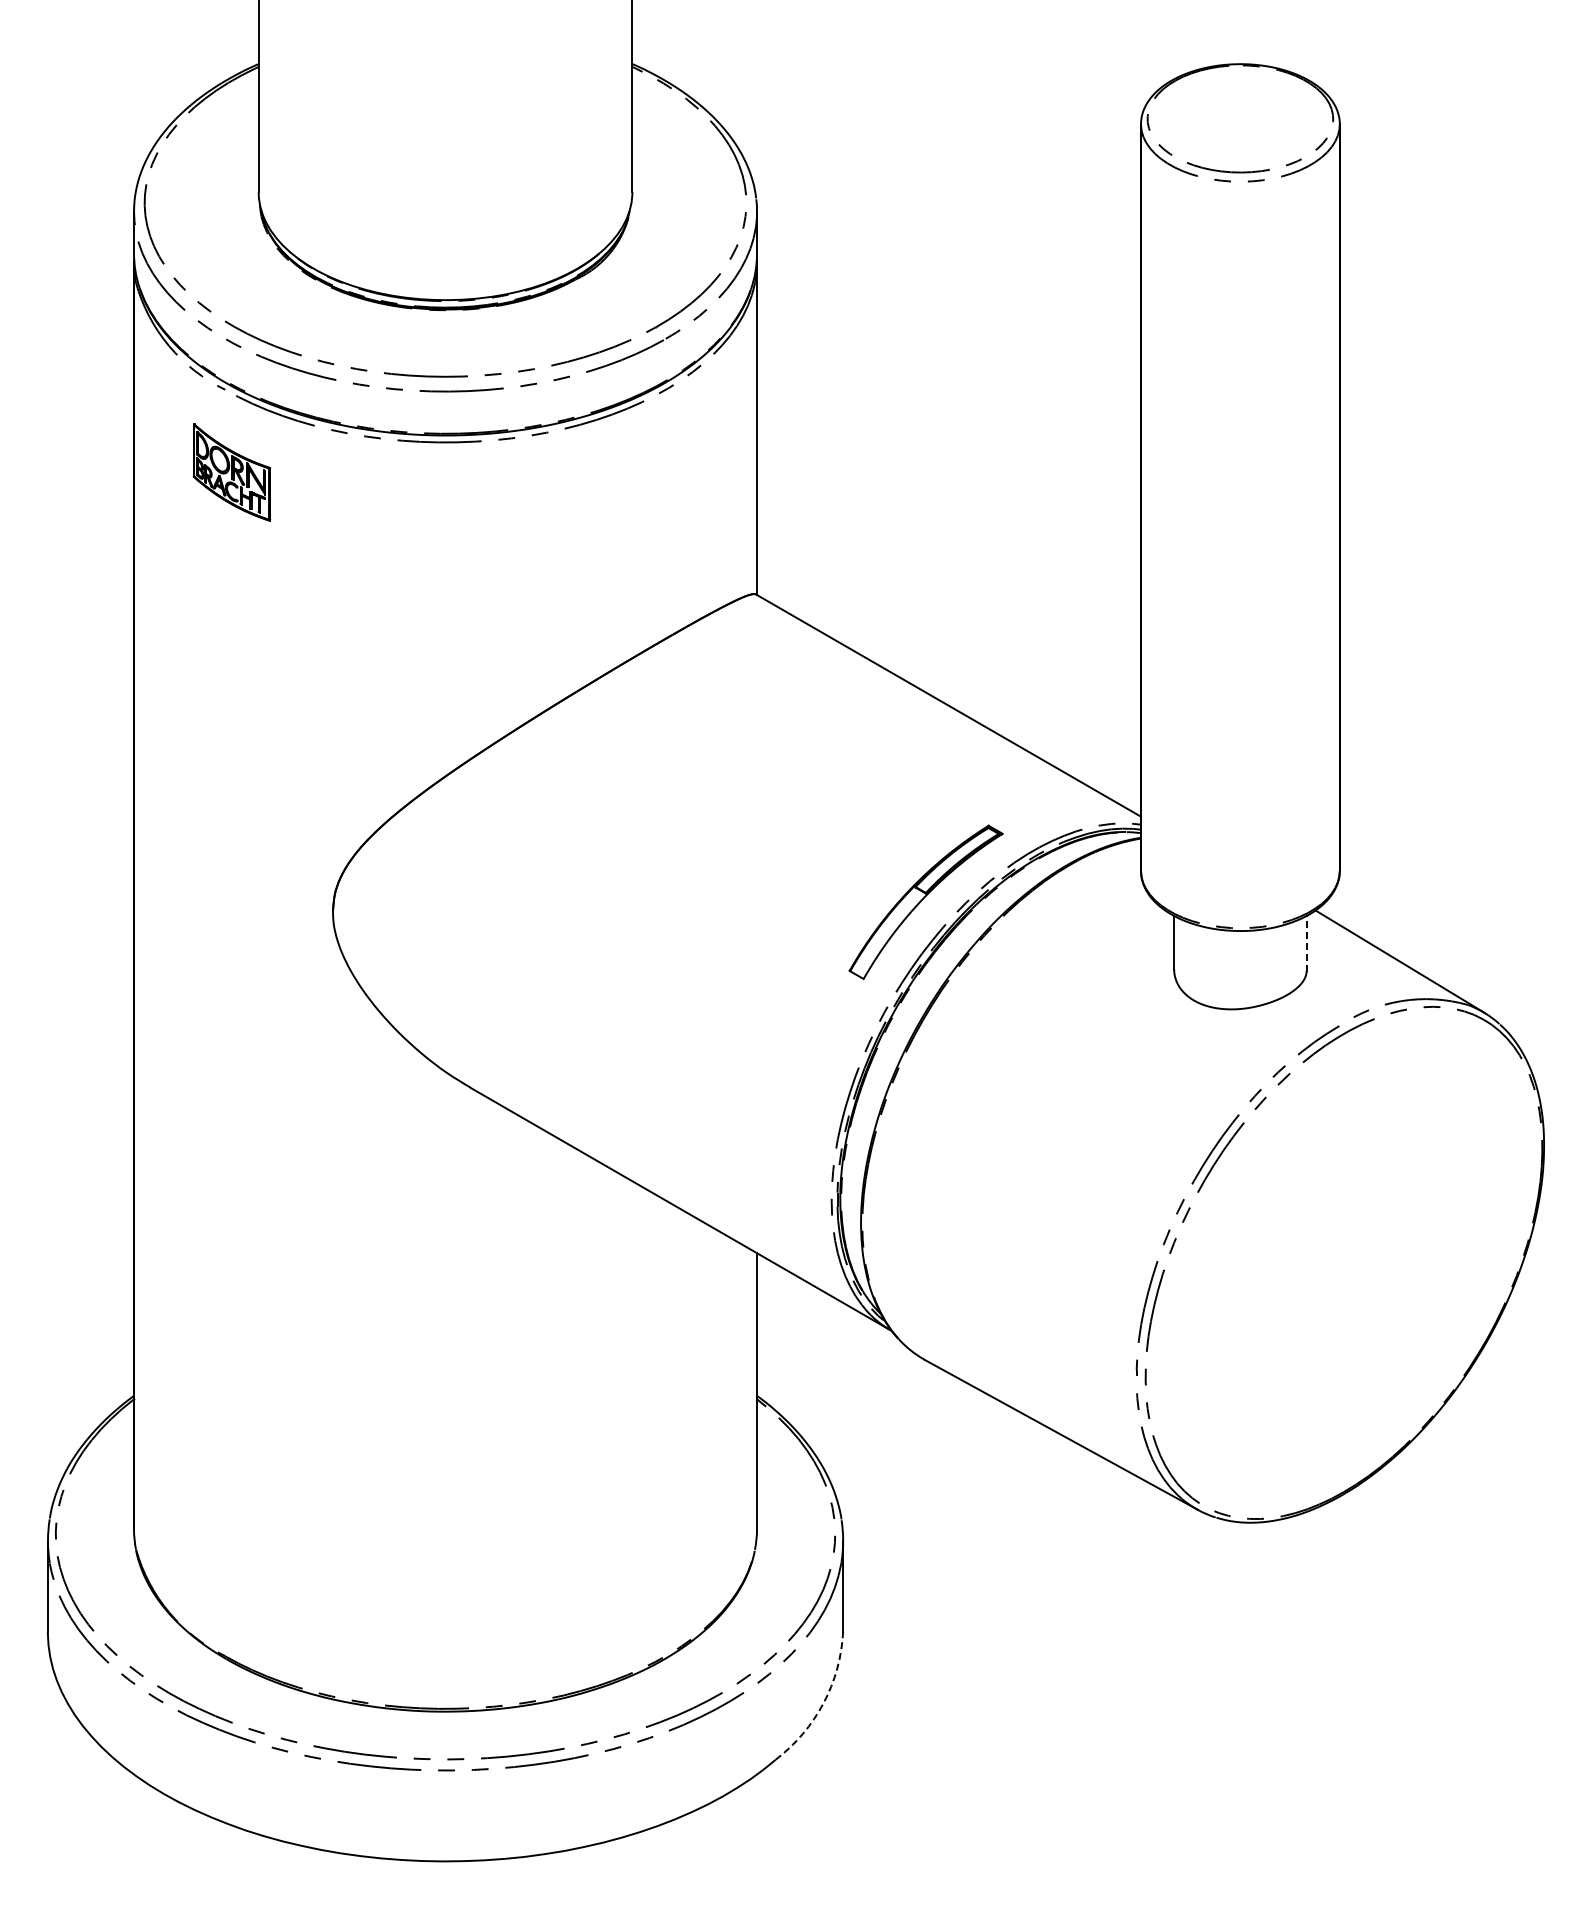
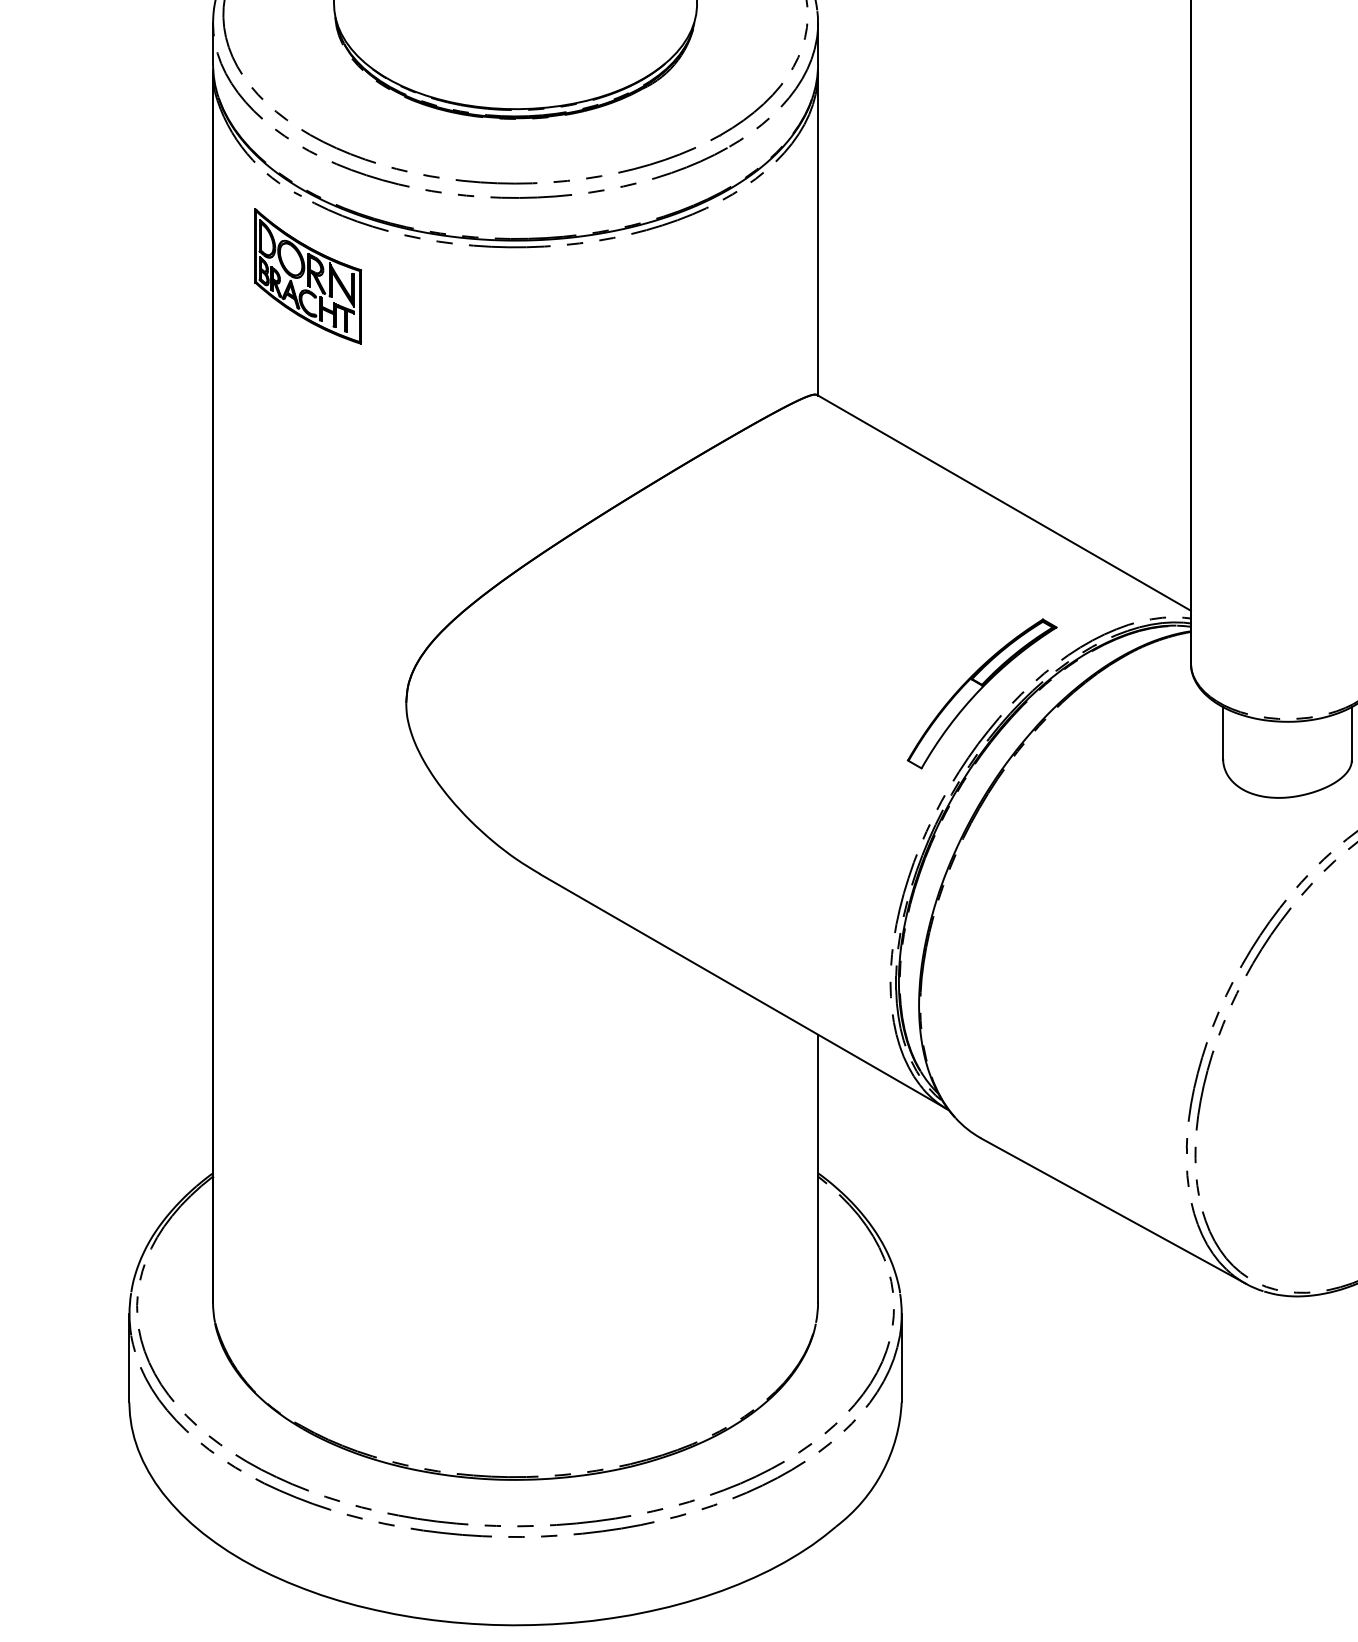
part: (231, 472) -> (307, 276), size x1.43
line: (1306, 943) -> (1351, 733), dashed -> solid
arc: (823, 1703) -> (882, 1471), dashed -> solid

